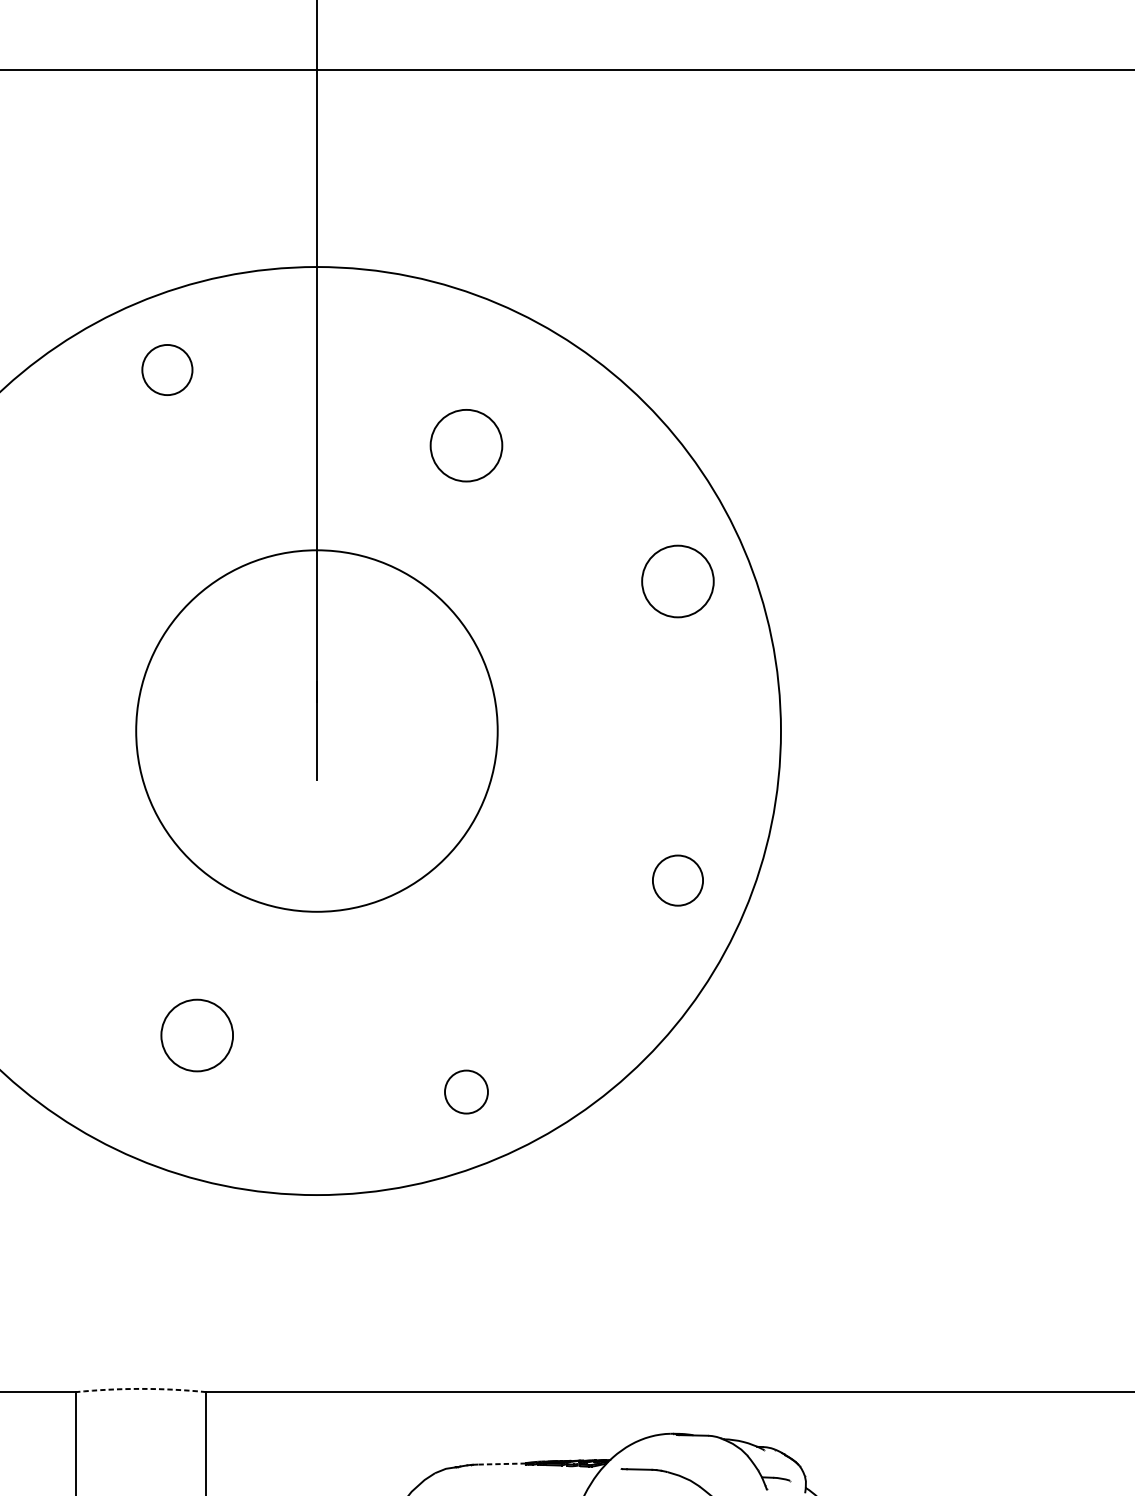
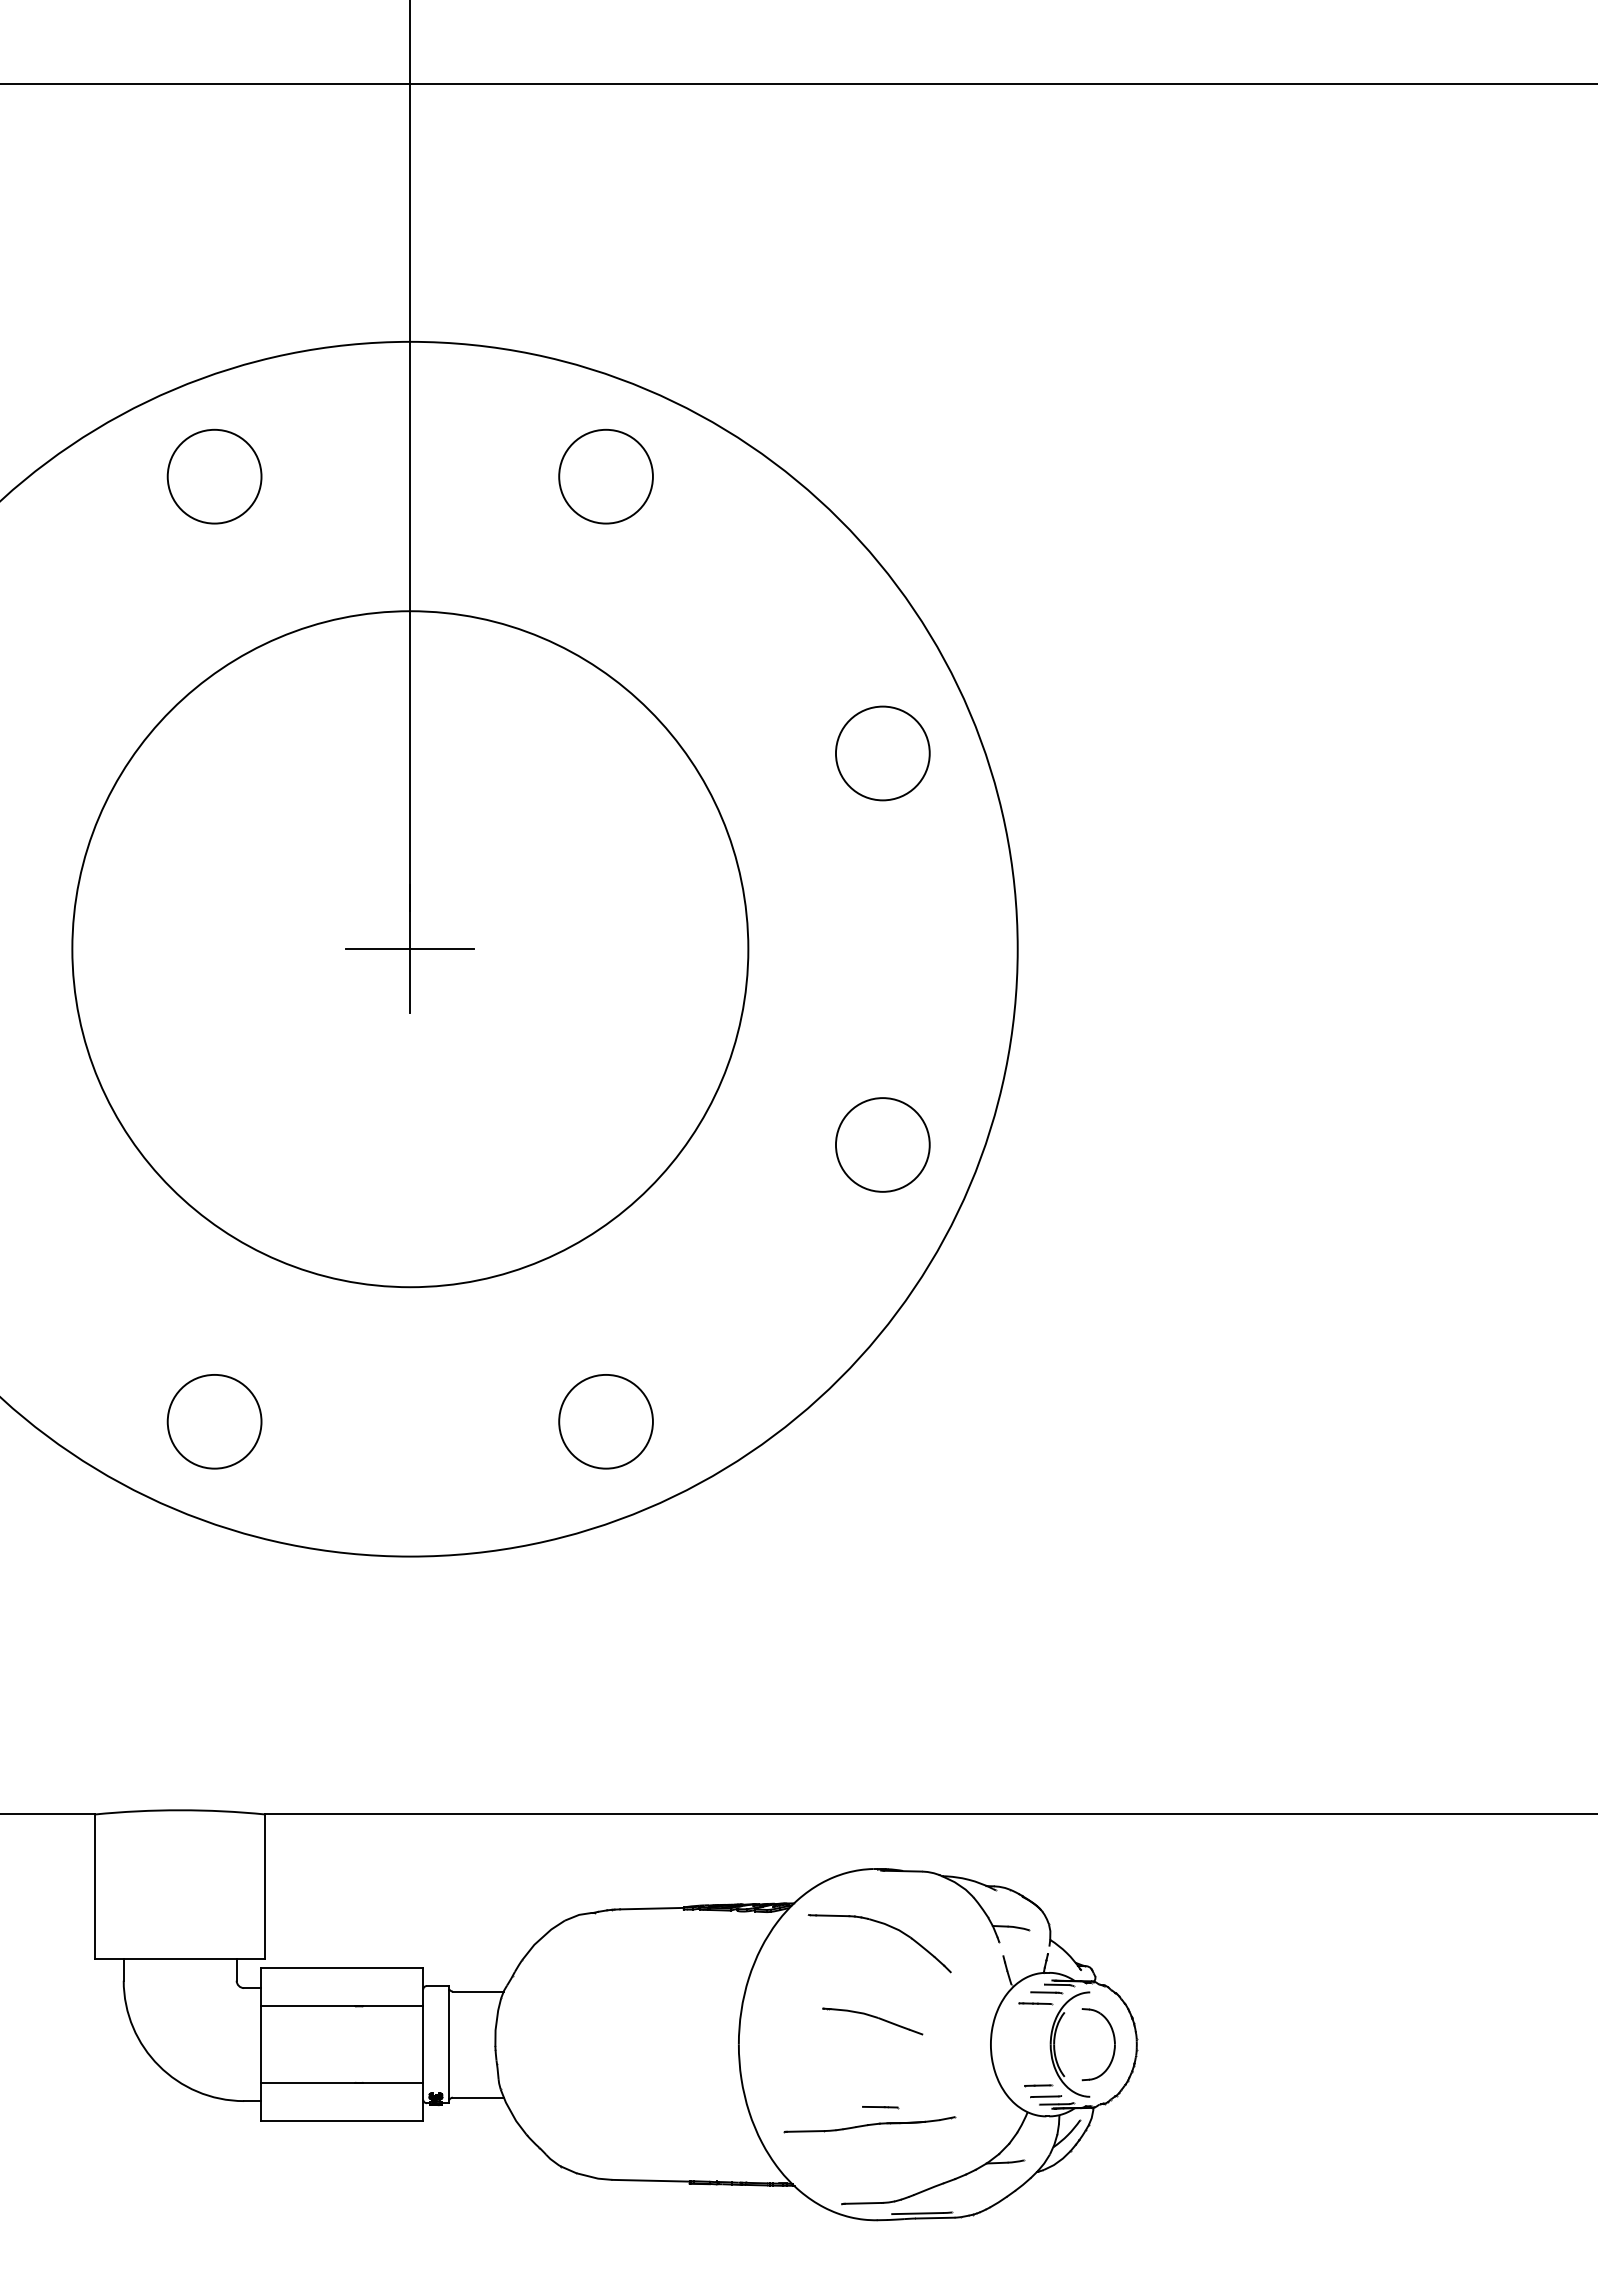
circle: (167, 369) -> (214, 476), size x1.43
circle: (466, 445) -> (605, 476), moved
circle: (317, 731) -> (410, 949), size x1.43
line: (317, 731) -> (410, 949), added
circle: (677, 880) -> (882, 1144), size x1.43
circle: (197, 1035) -> (214, 1421), moved
circle: (466, 1091) -> (605, 1421), size x1.67
arc: (141, 1389) -> (180, 1810), dashed -> solid
line: (501, 1463) -> (651, 1908), dashed -> solid

